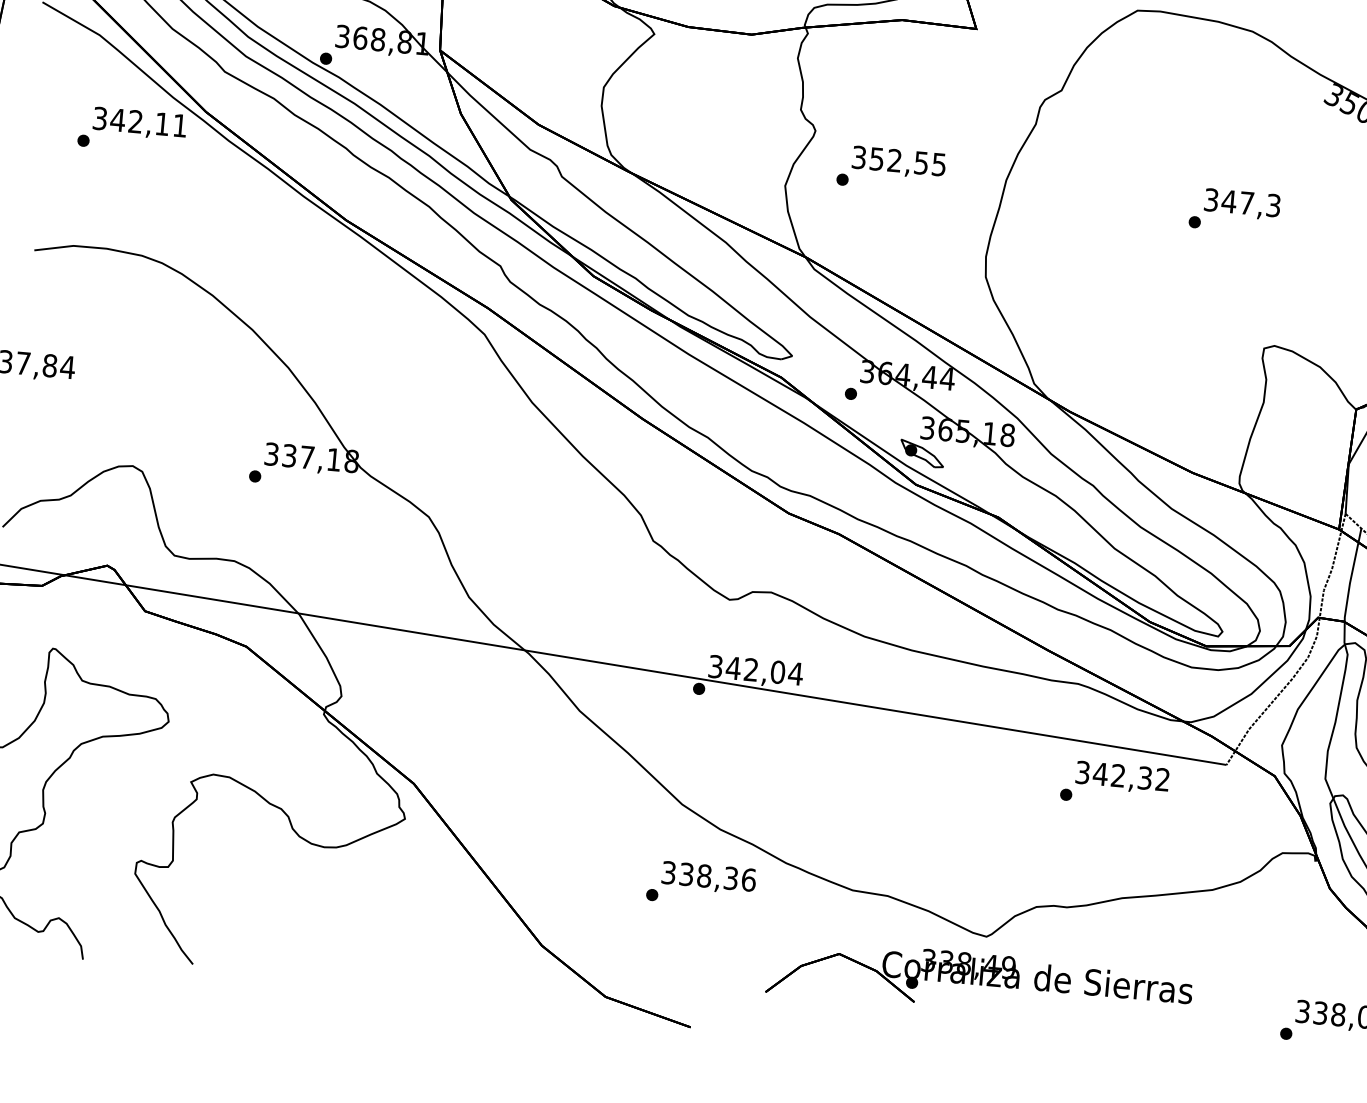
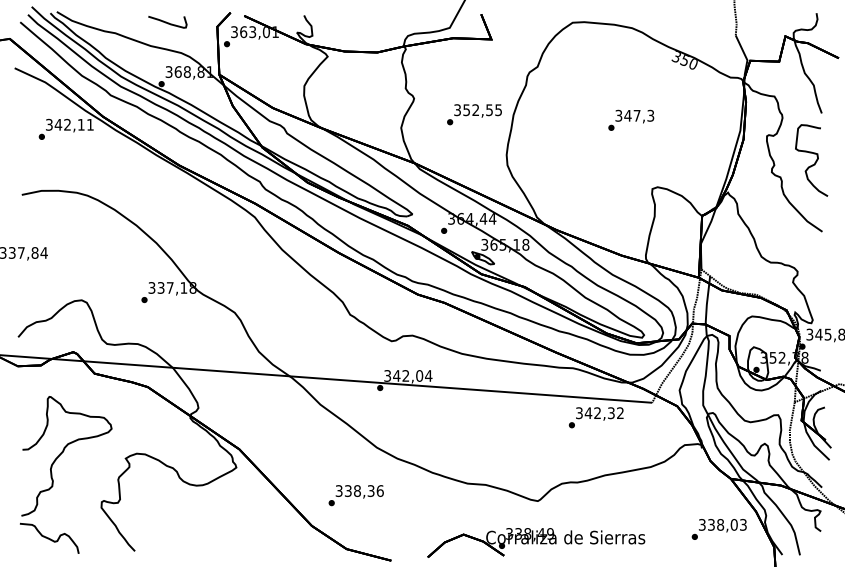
text: (891, 168) -> (474, 114), moved
text: (699, 884) -> (355, 495), moved
part: (979, 982) -> (536, 542), moved

